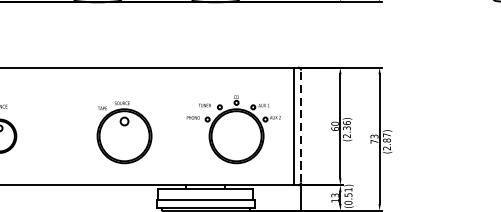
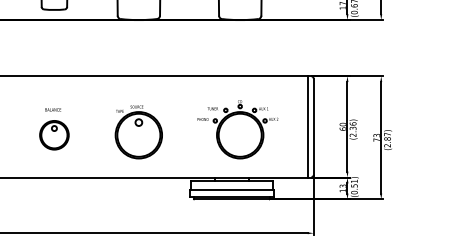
line: (300, 126) -> (313, 126), dashed -> solid
part: (233, 129) -> (237, 129), moved
part: (124, 133) -> (138, 132), moved

